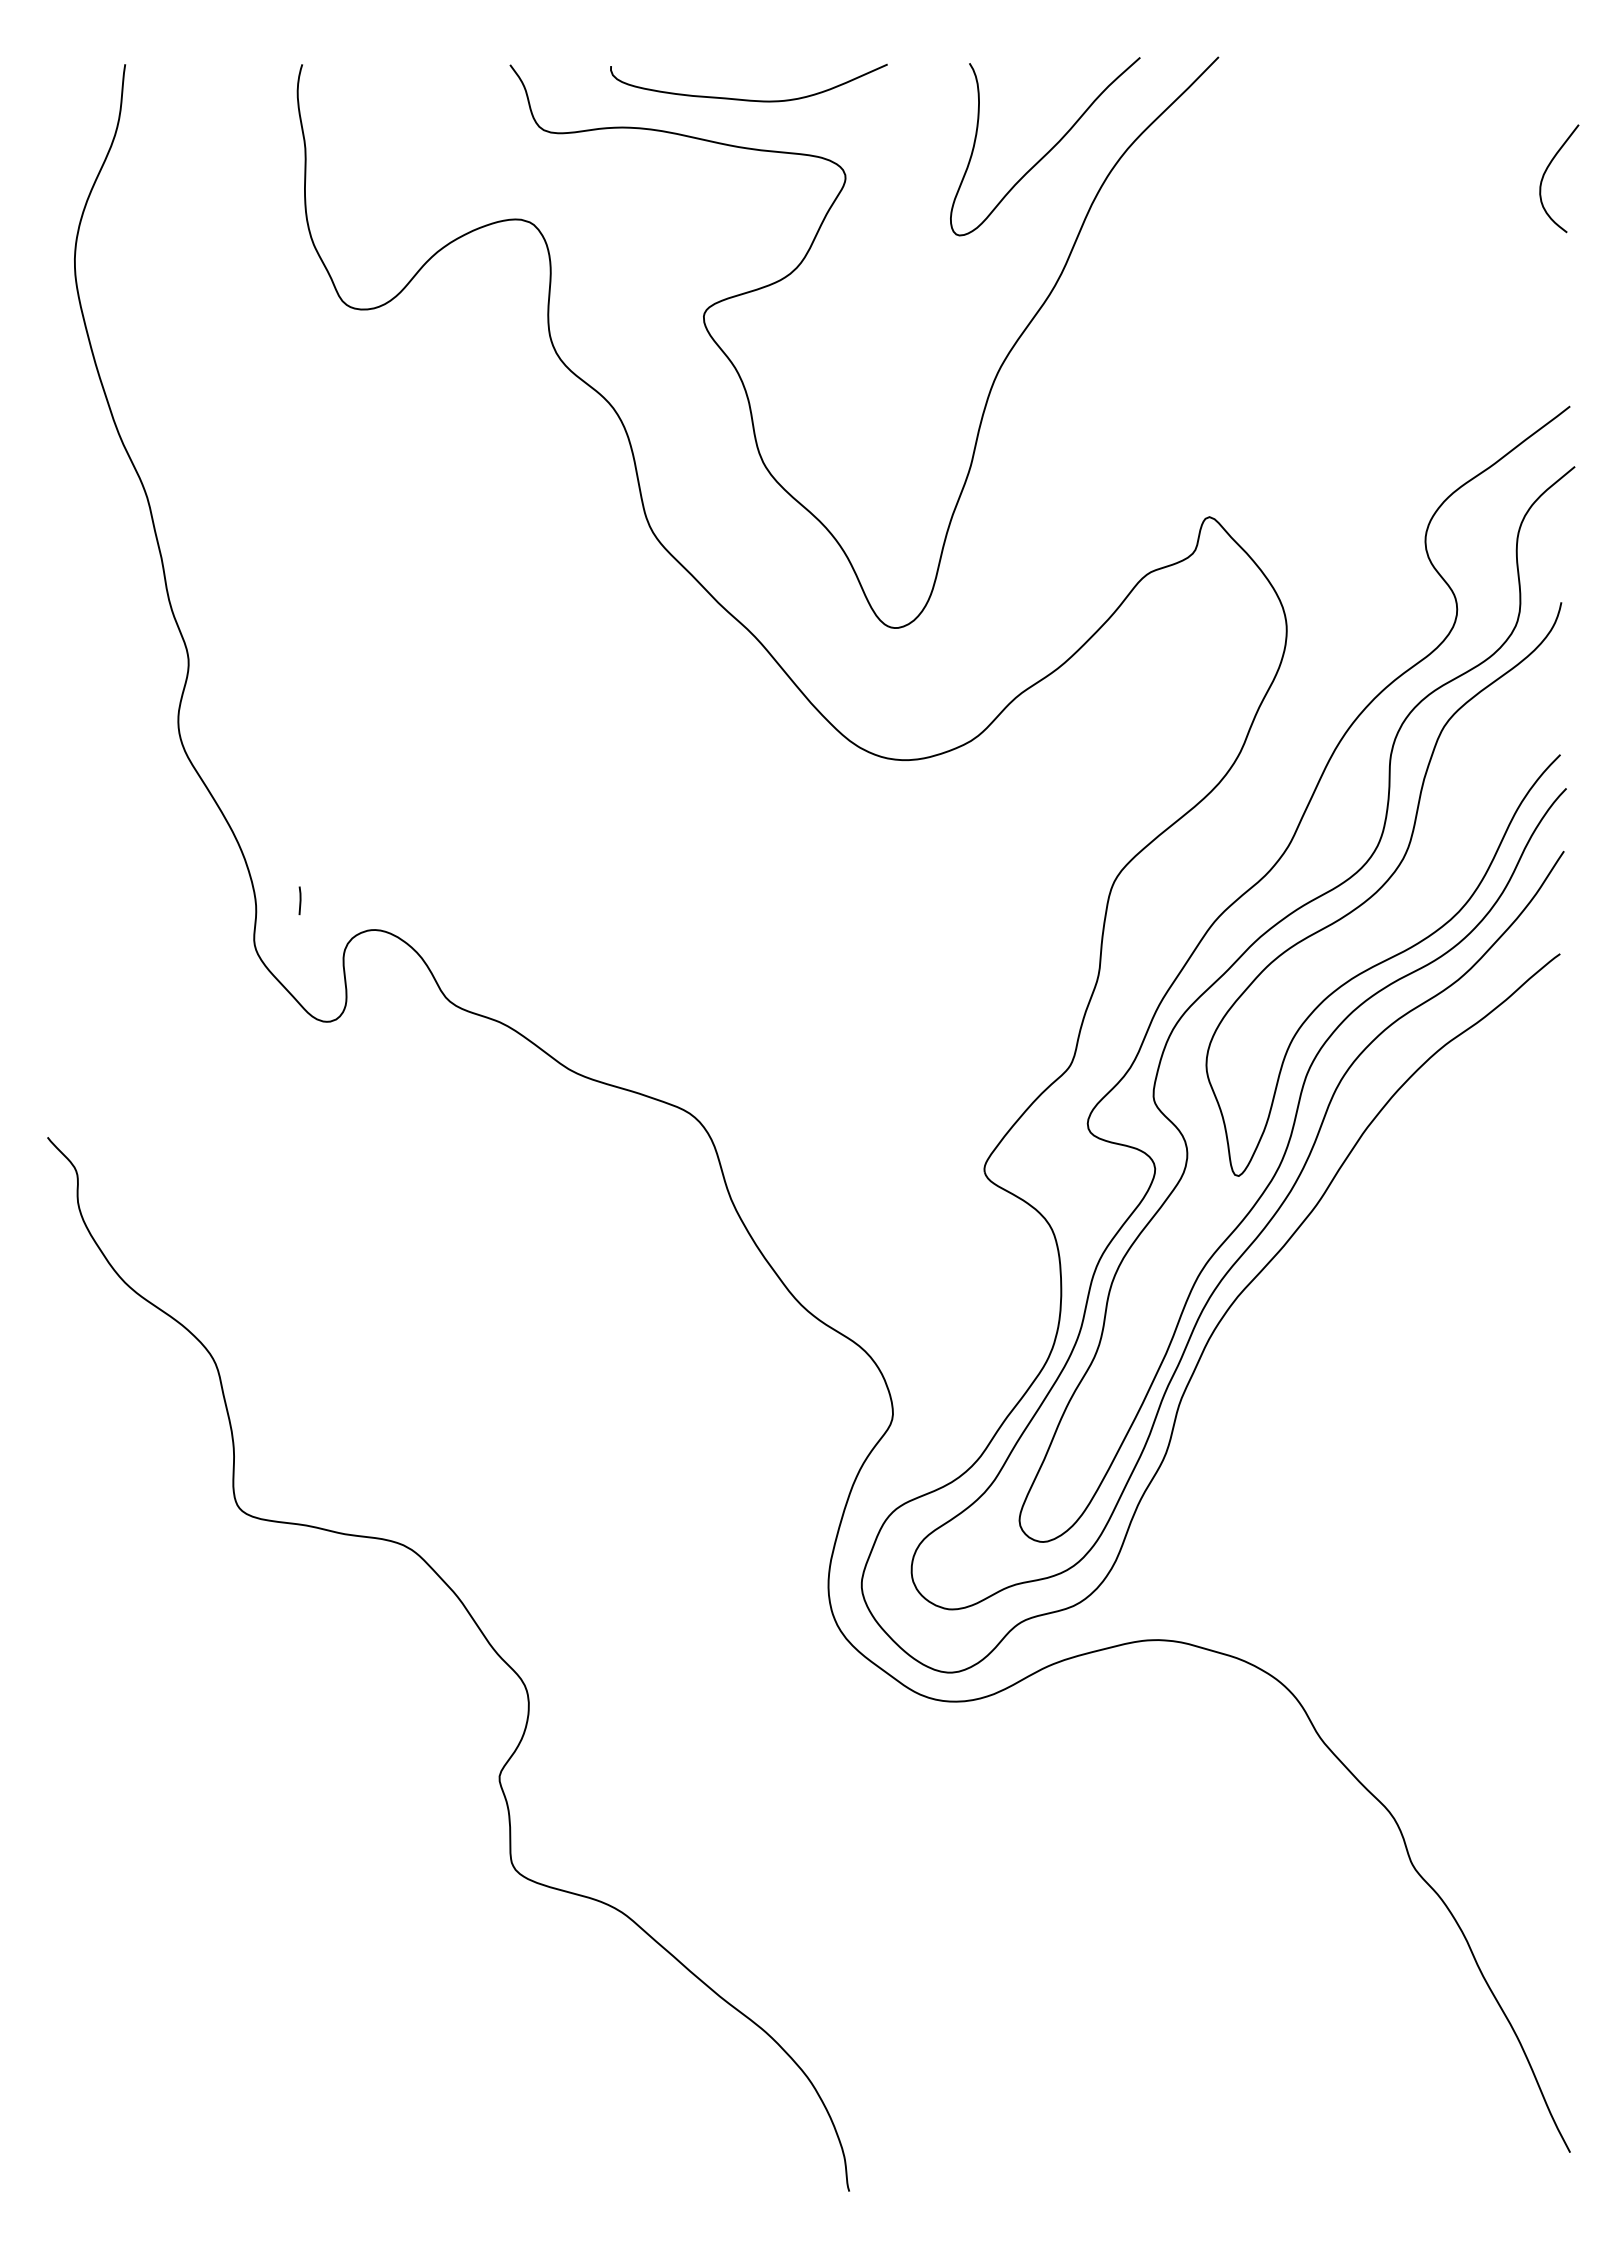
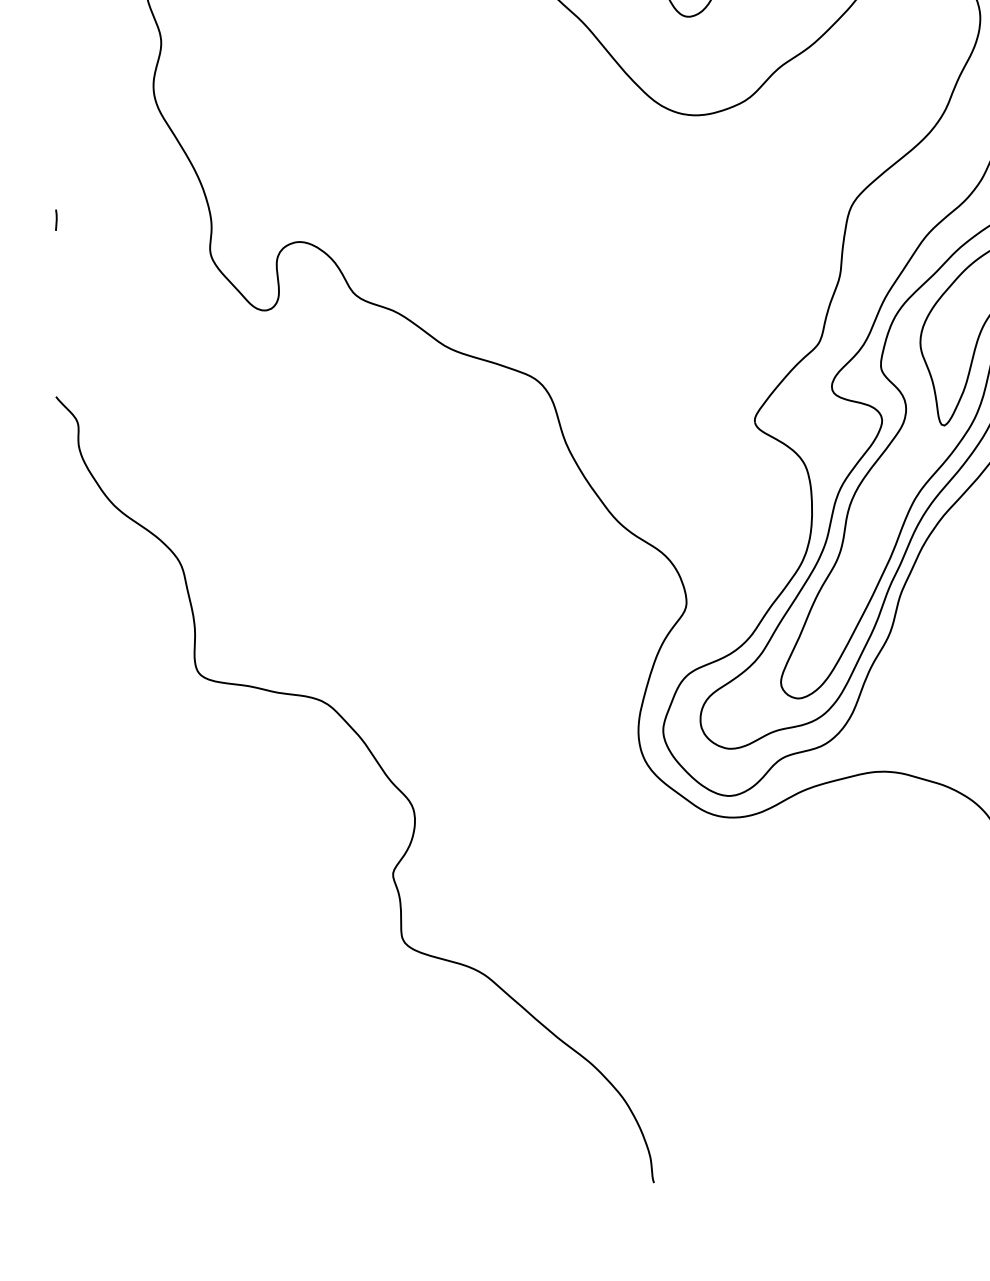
line: (299, 900) -> (55, 220), moved

